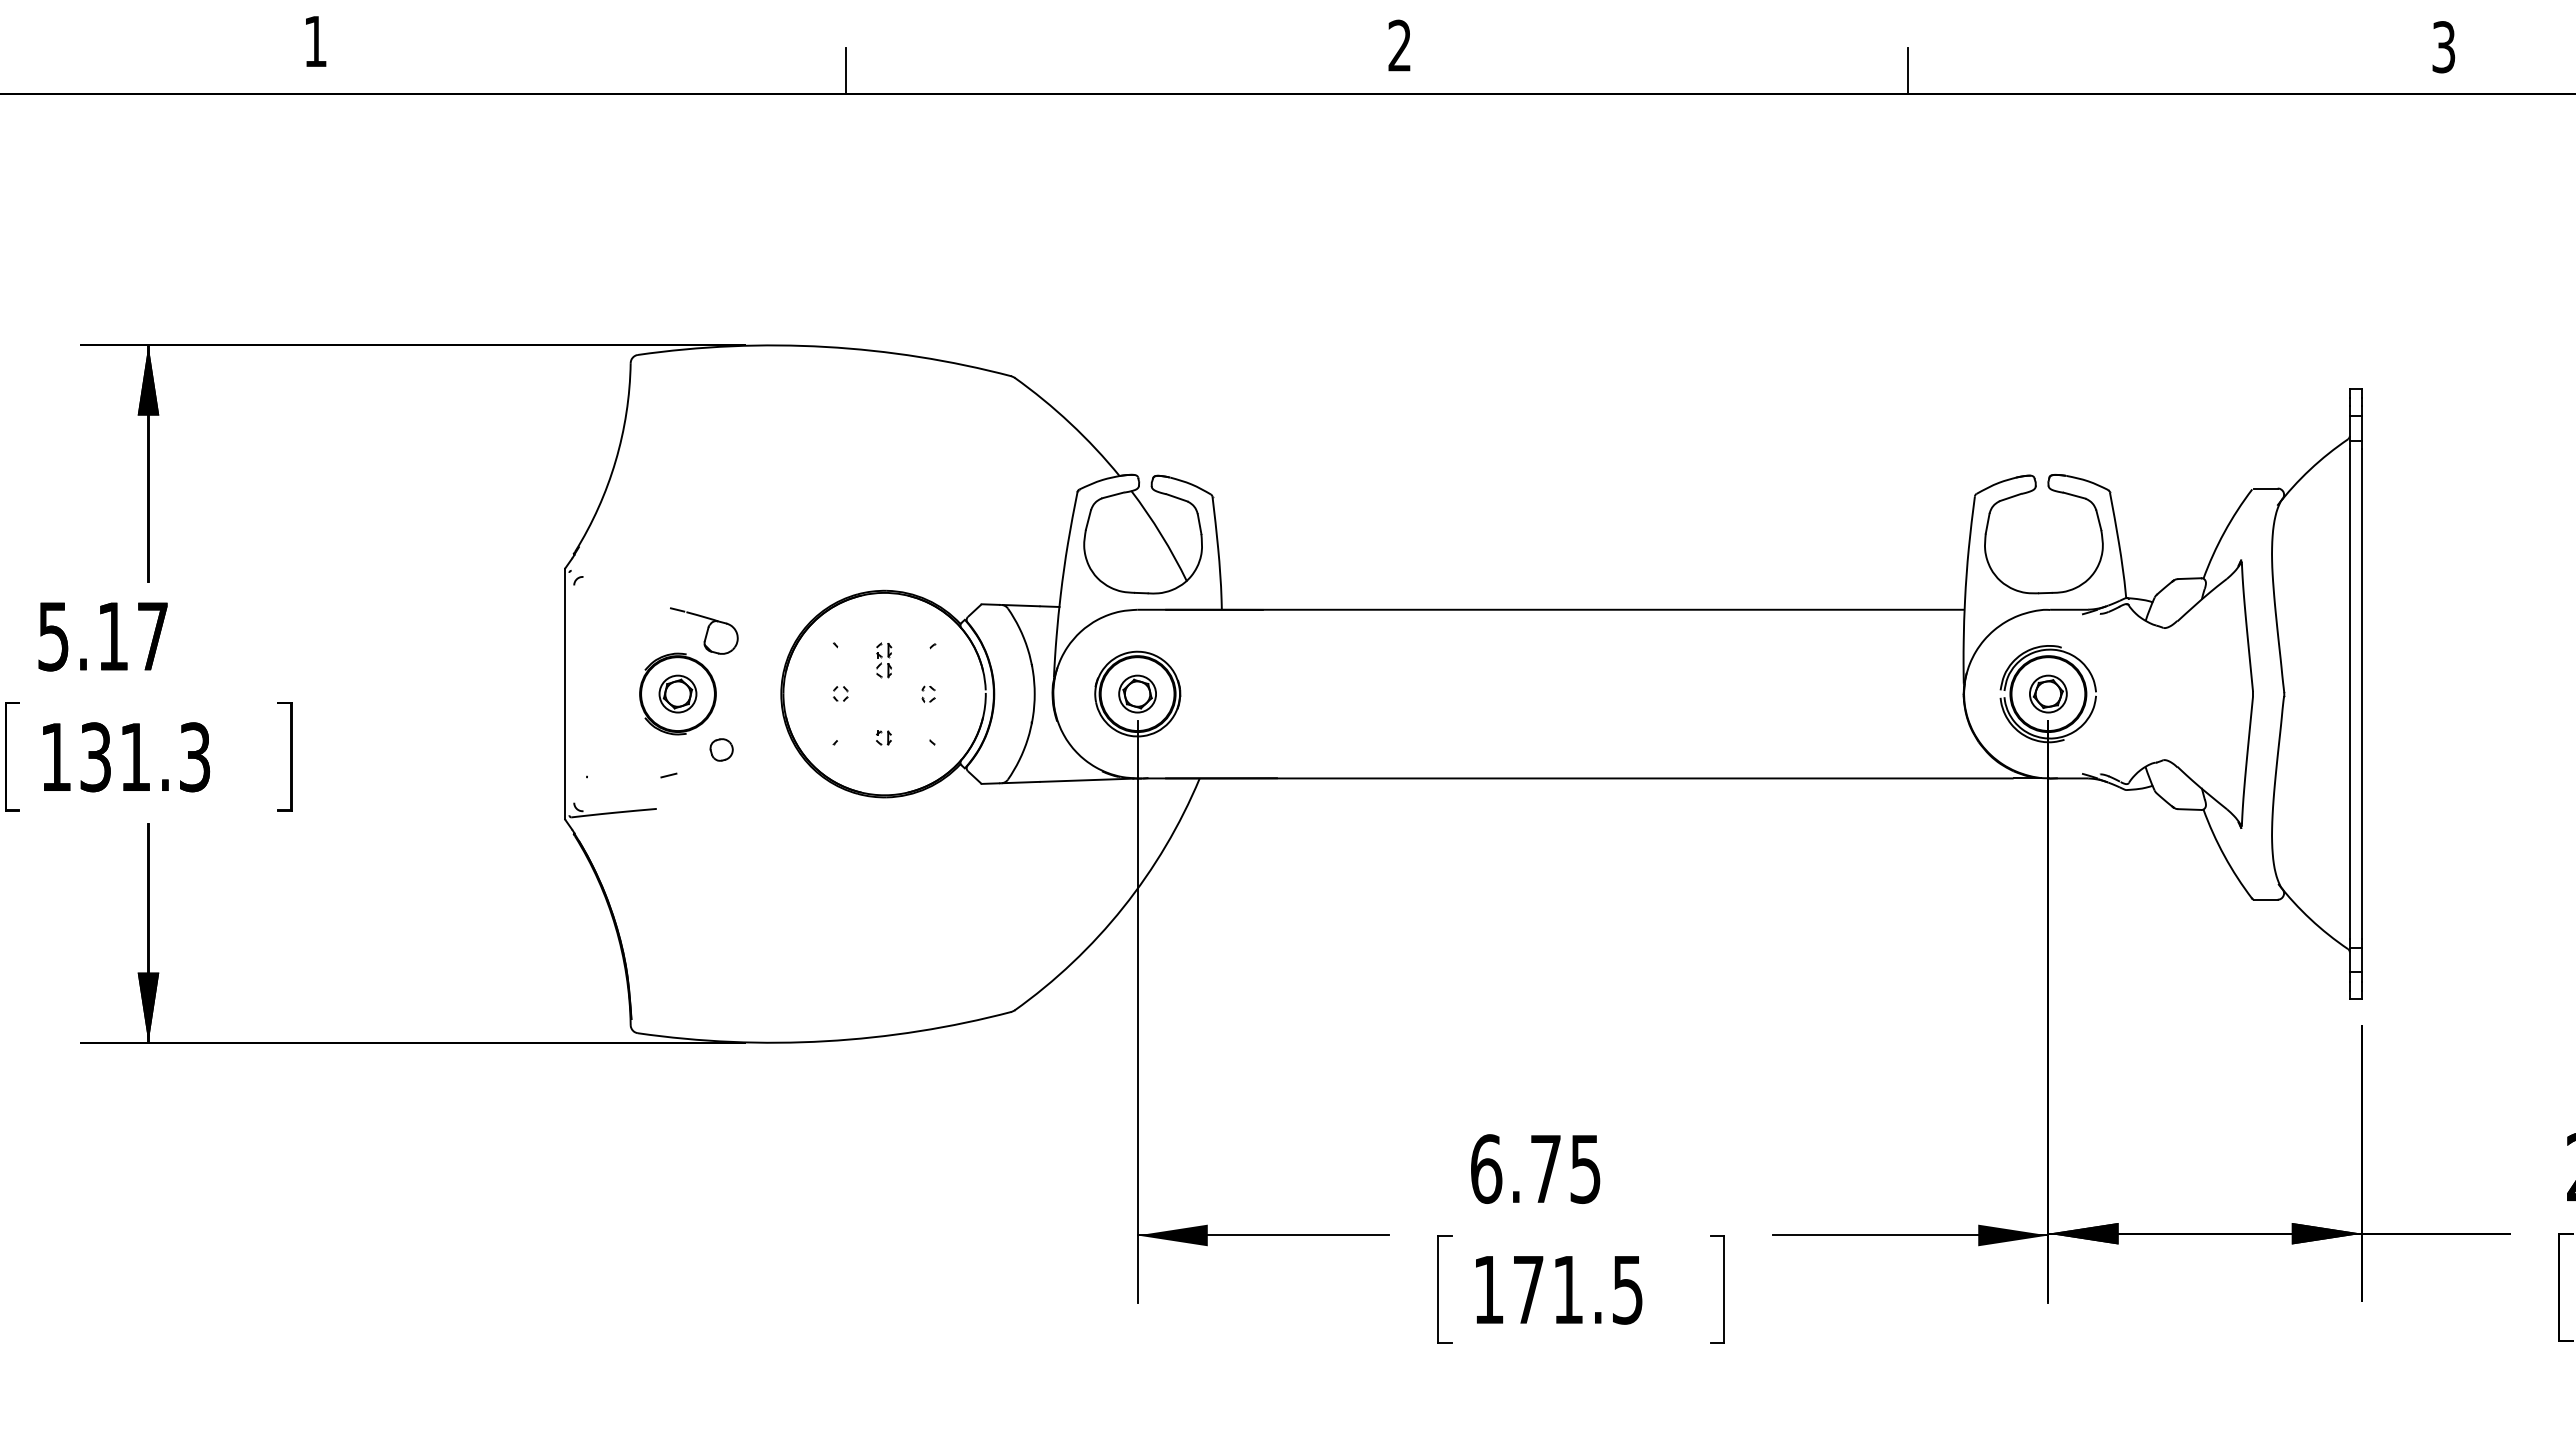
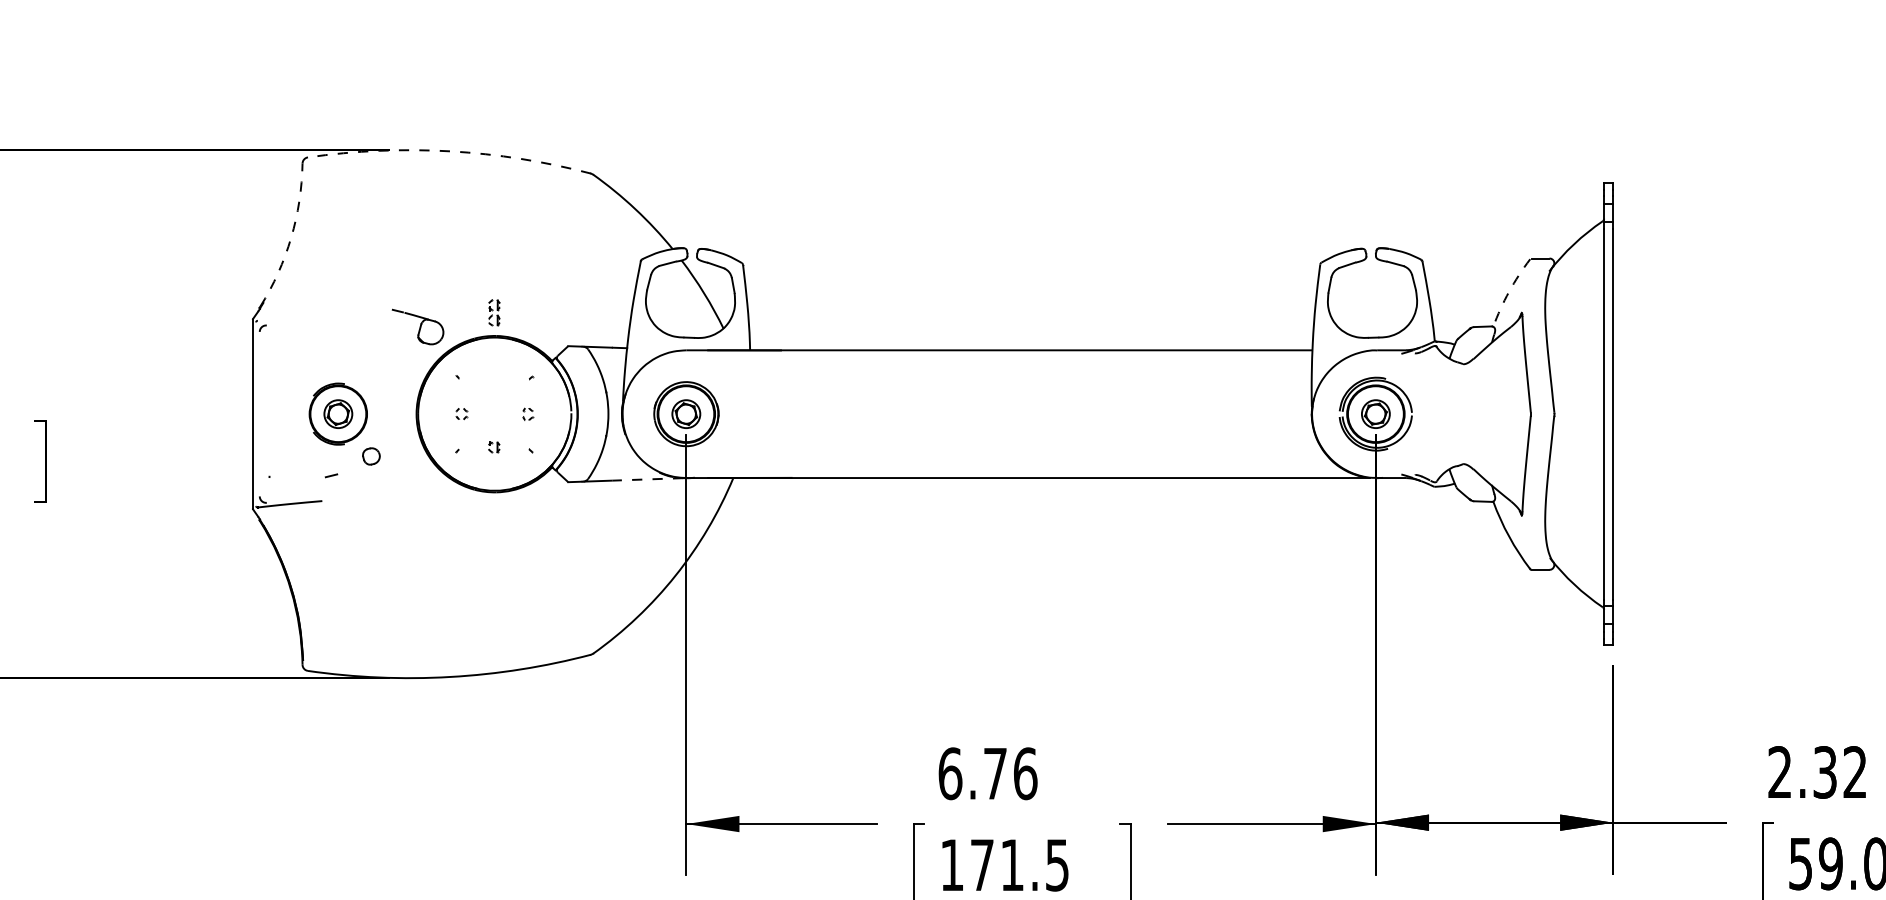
arc: (825, 346) -> (450, 151), solid -> dashed
arc: (615, 461) -> (291, 238), solid -> dashed
arc: (2224, 532) -> (1509, 291), solid -> dashed
part: (704, 630) -> (418, 326), moved
part: (884, 660) -> (494, 313), moved
line: (1086, 780) -> (647, 479), solid -> dashed
text: (1585, 1168) -> (1025, 773), 6.75 -> 6.76

